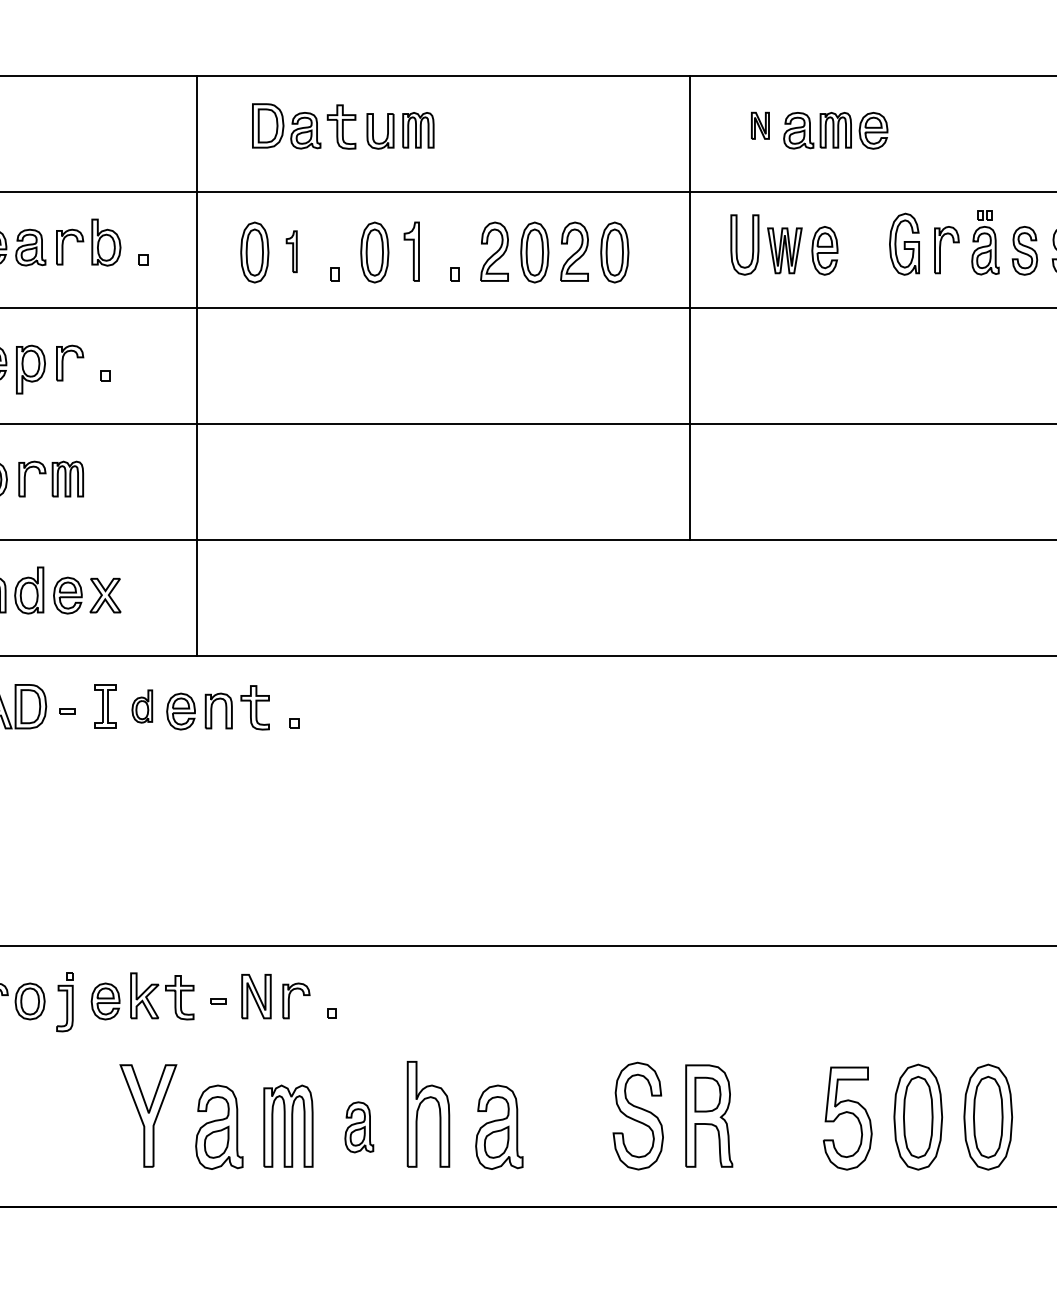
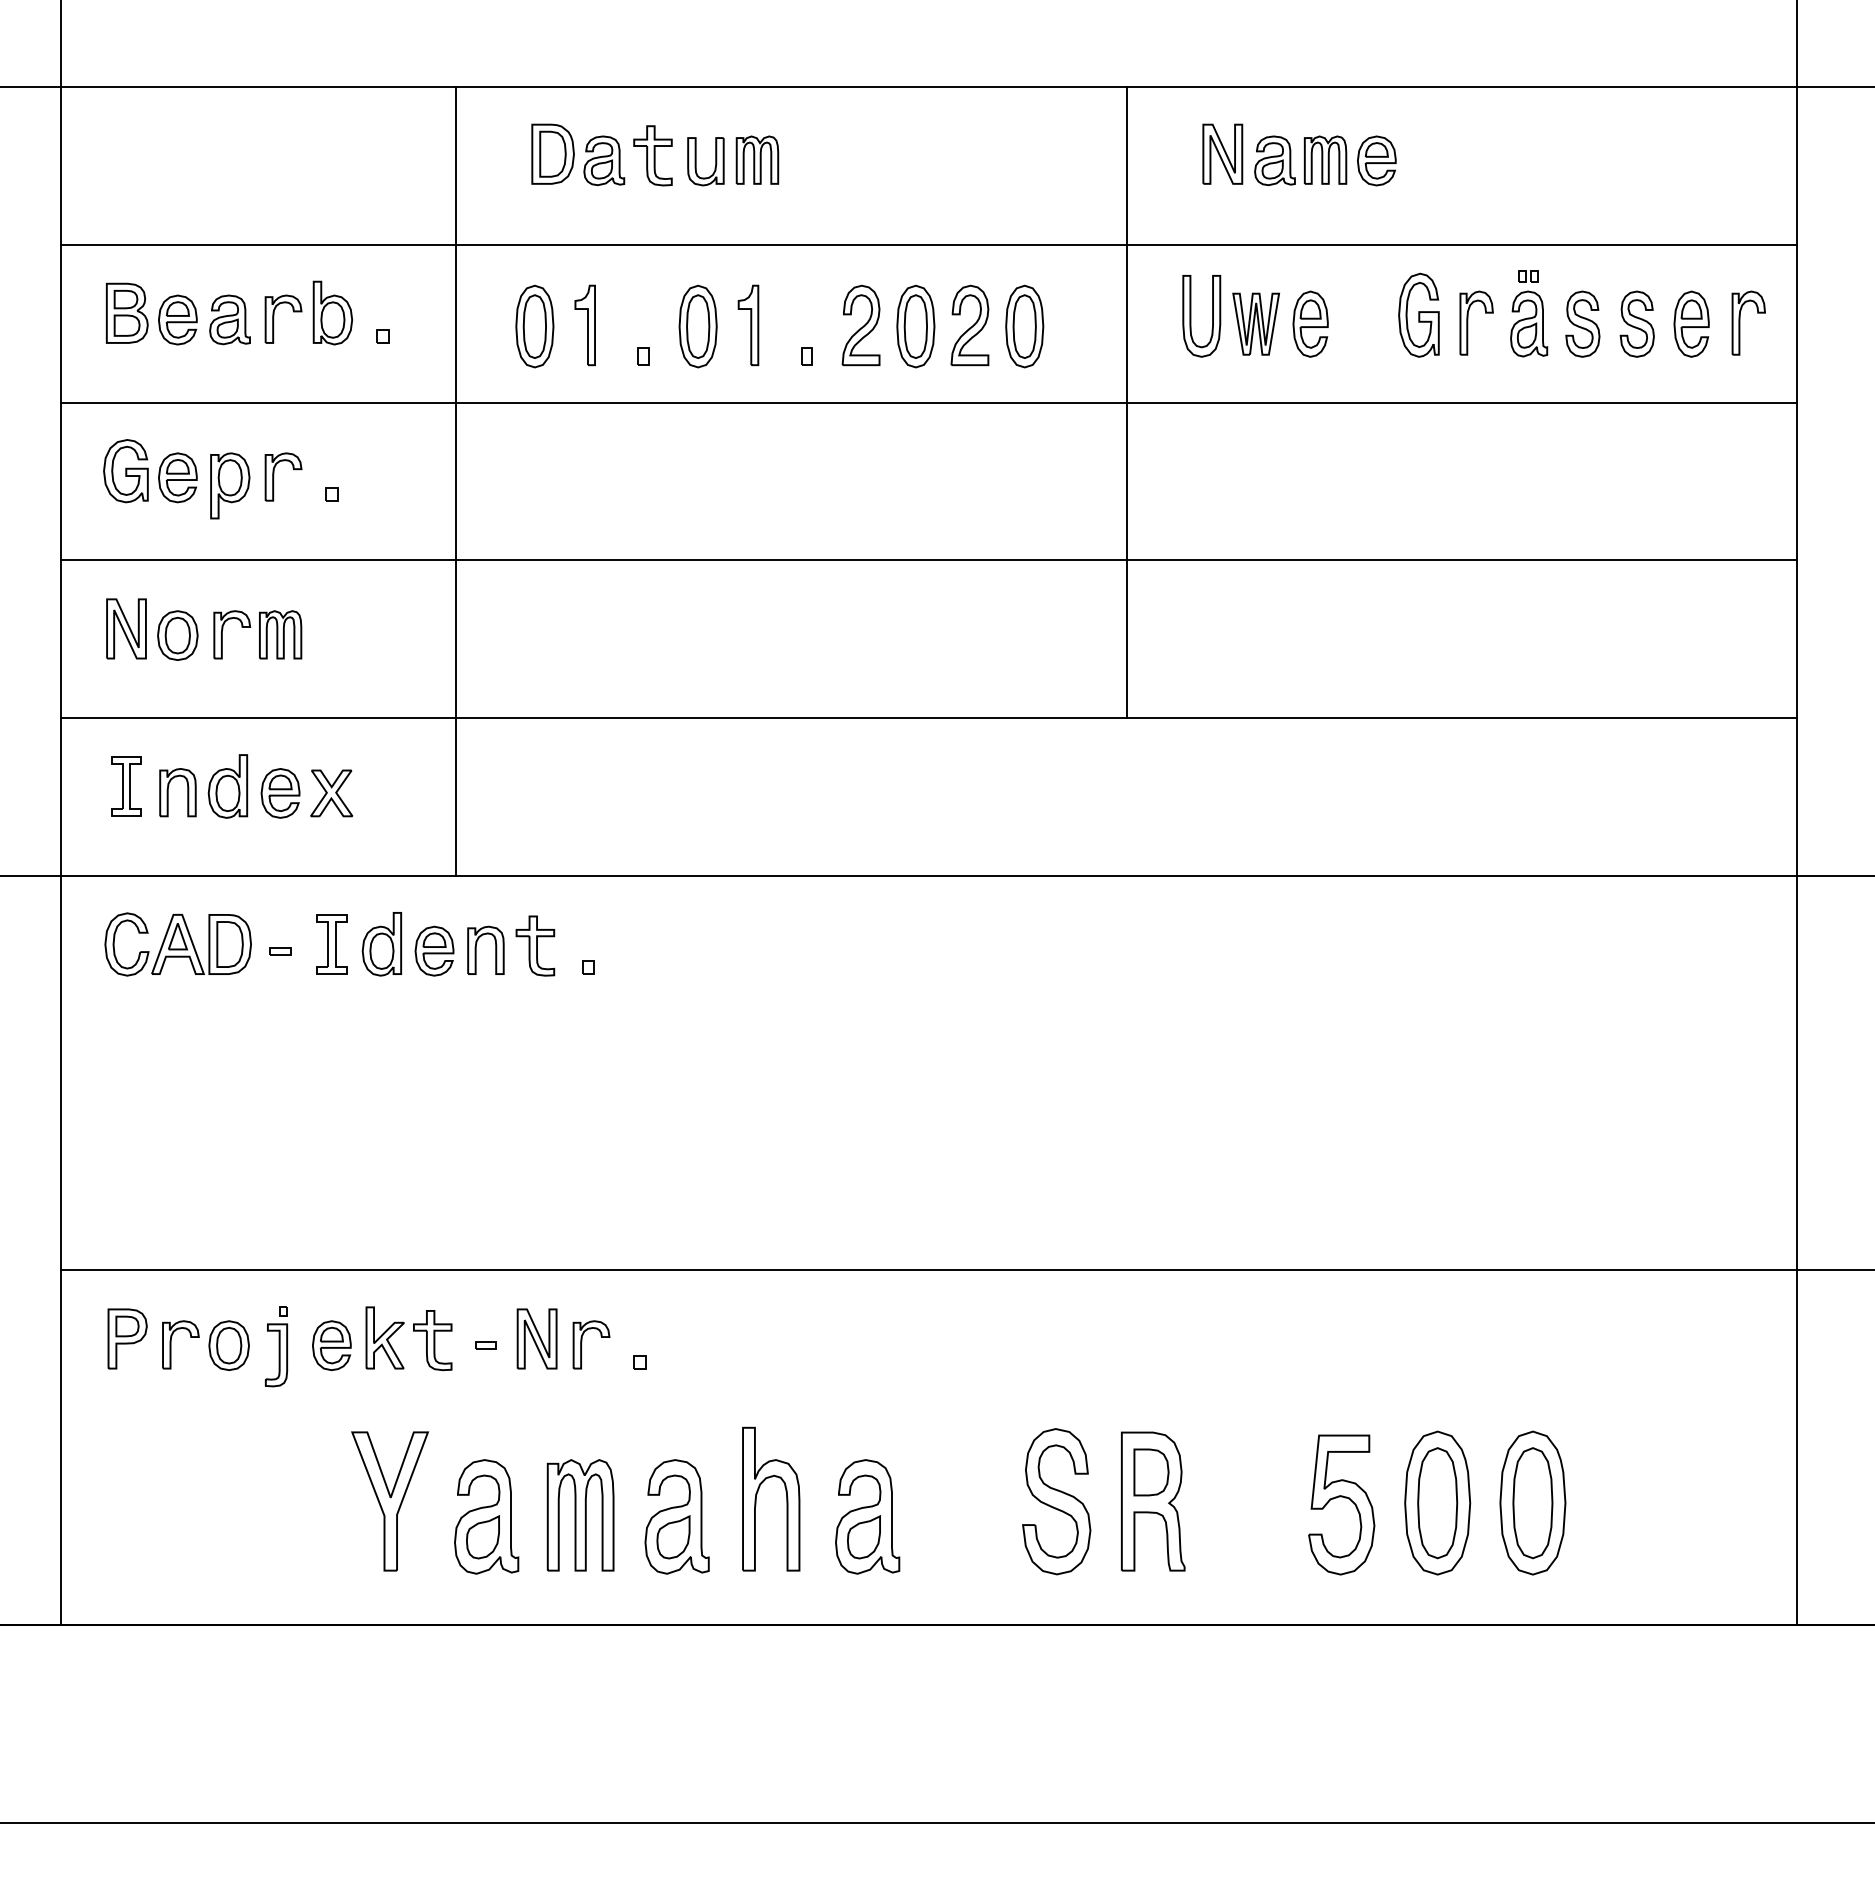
part: (760, 125) -> (1222, 153), size x1.67
part: (291, 251) -> (584, 325), size x1.43
part: (142, 706) -> (381, 944), size x1.43
part: (358, 1127) -> (676, 1516), size x1.67

